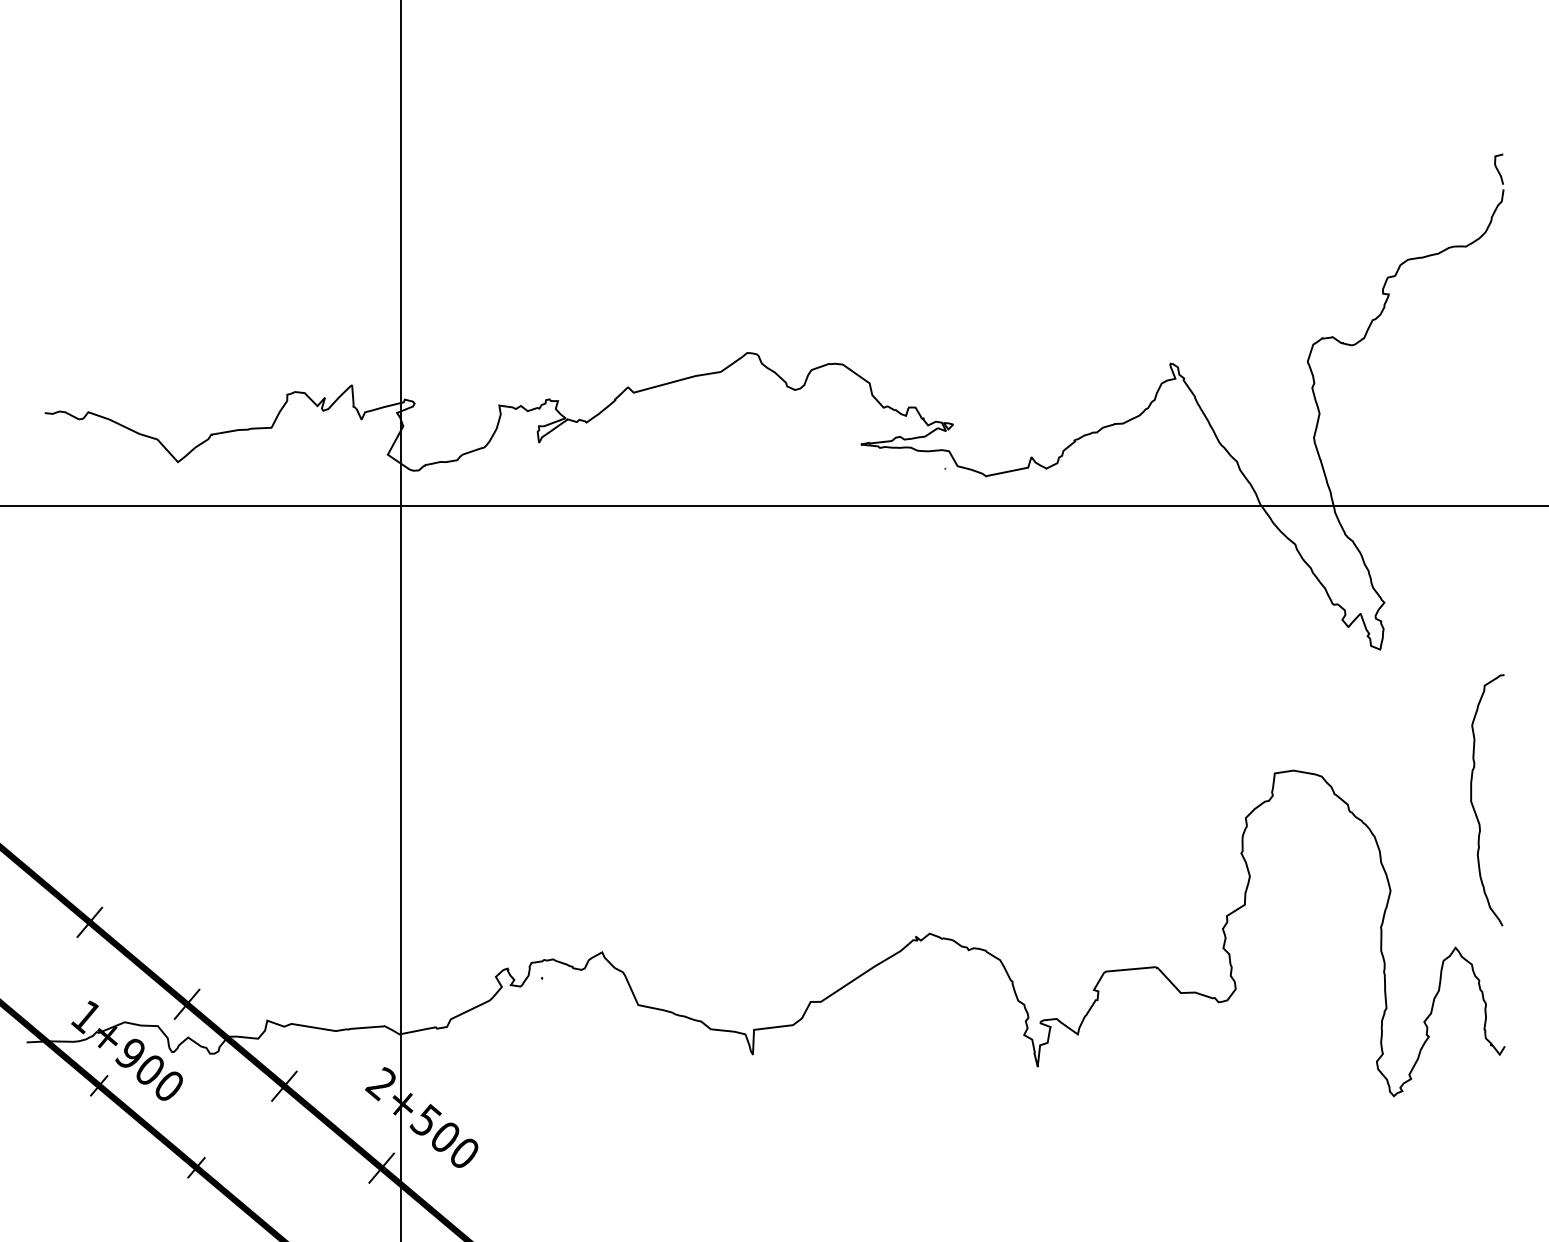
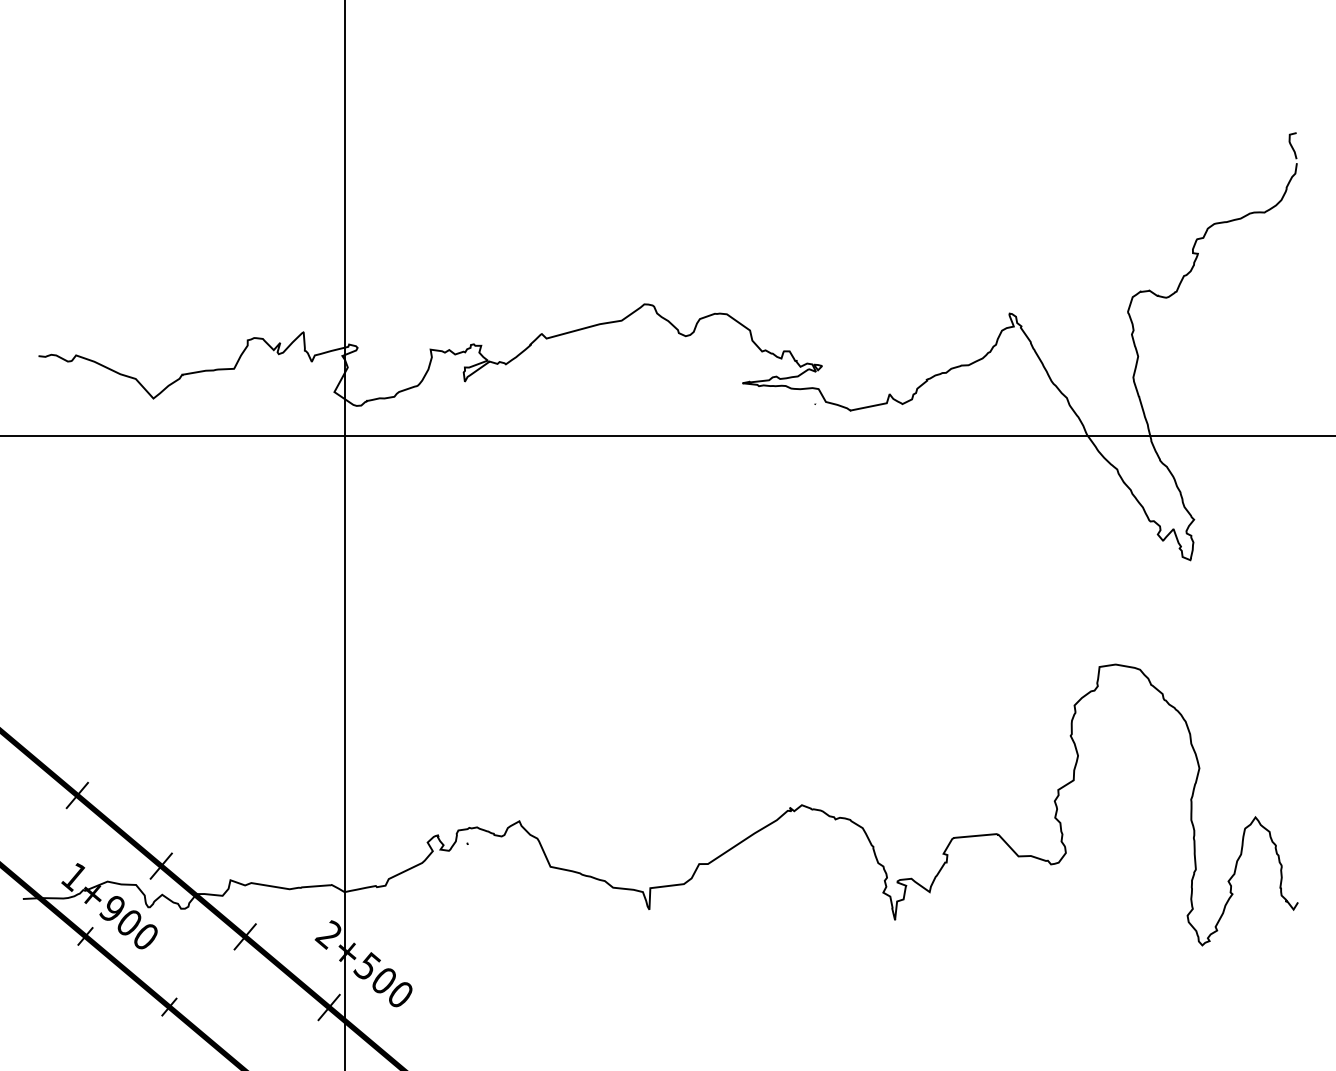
curve: (1473, 804) -> (1270, 693), removed

